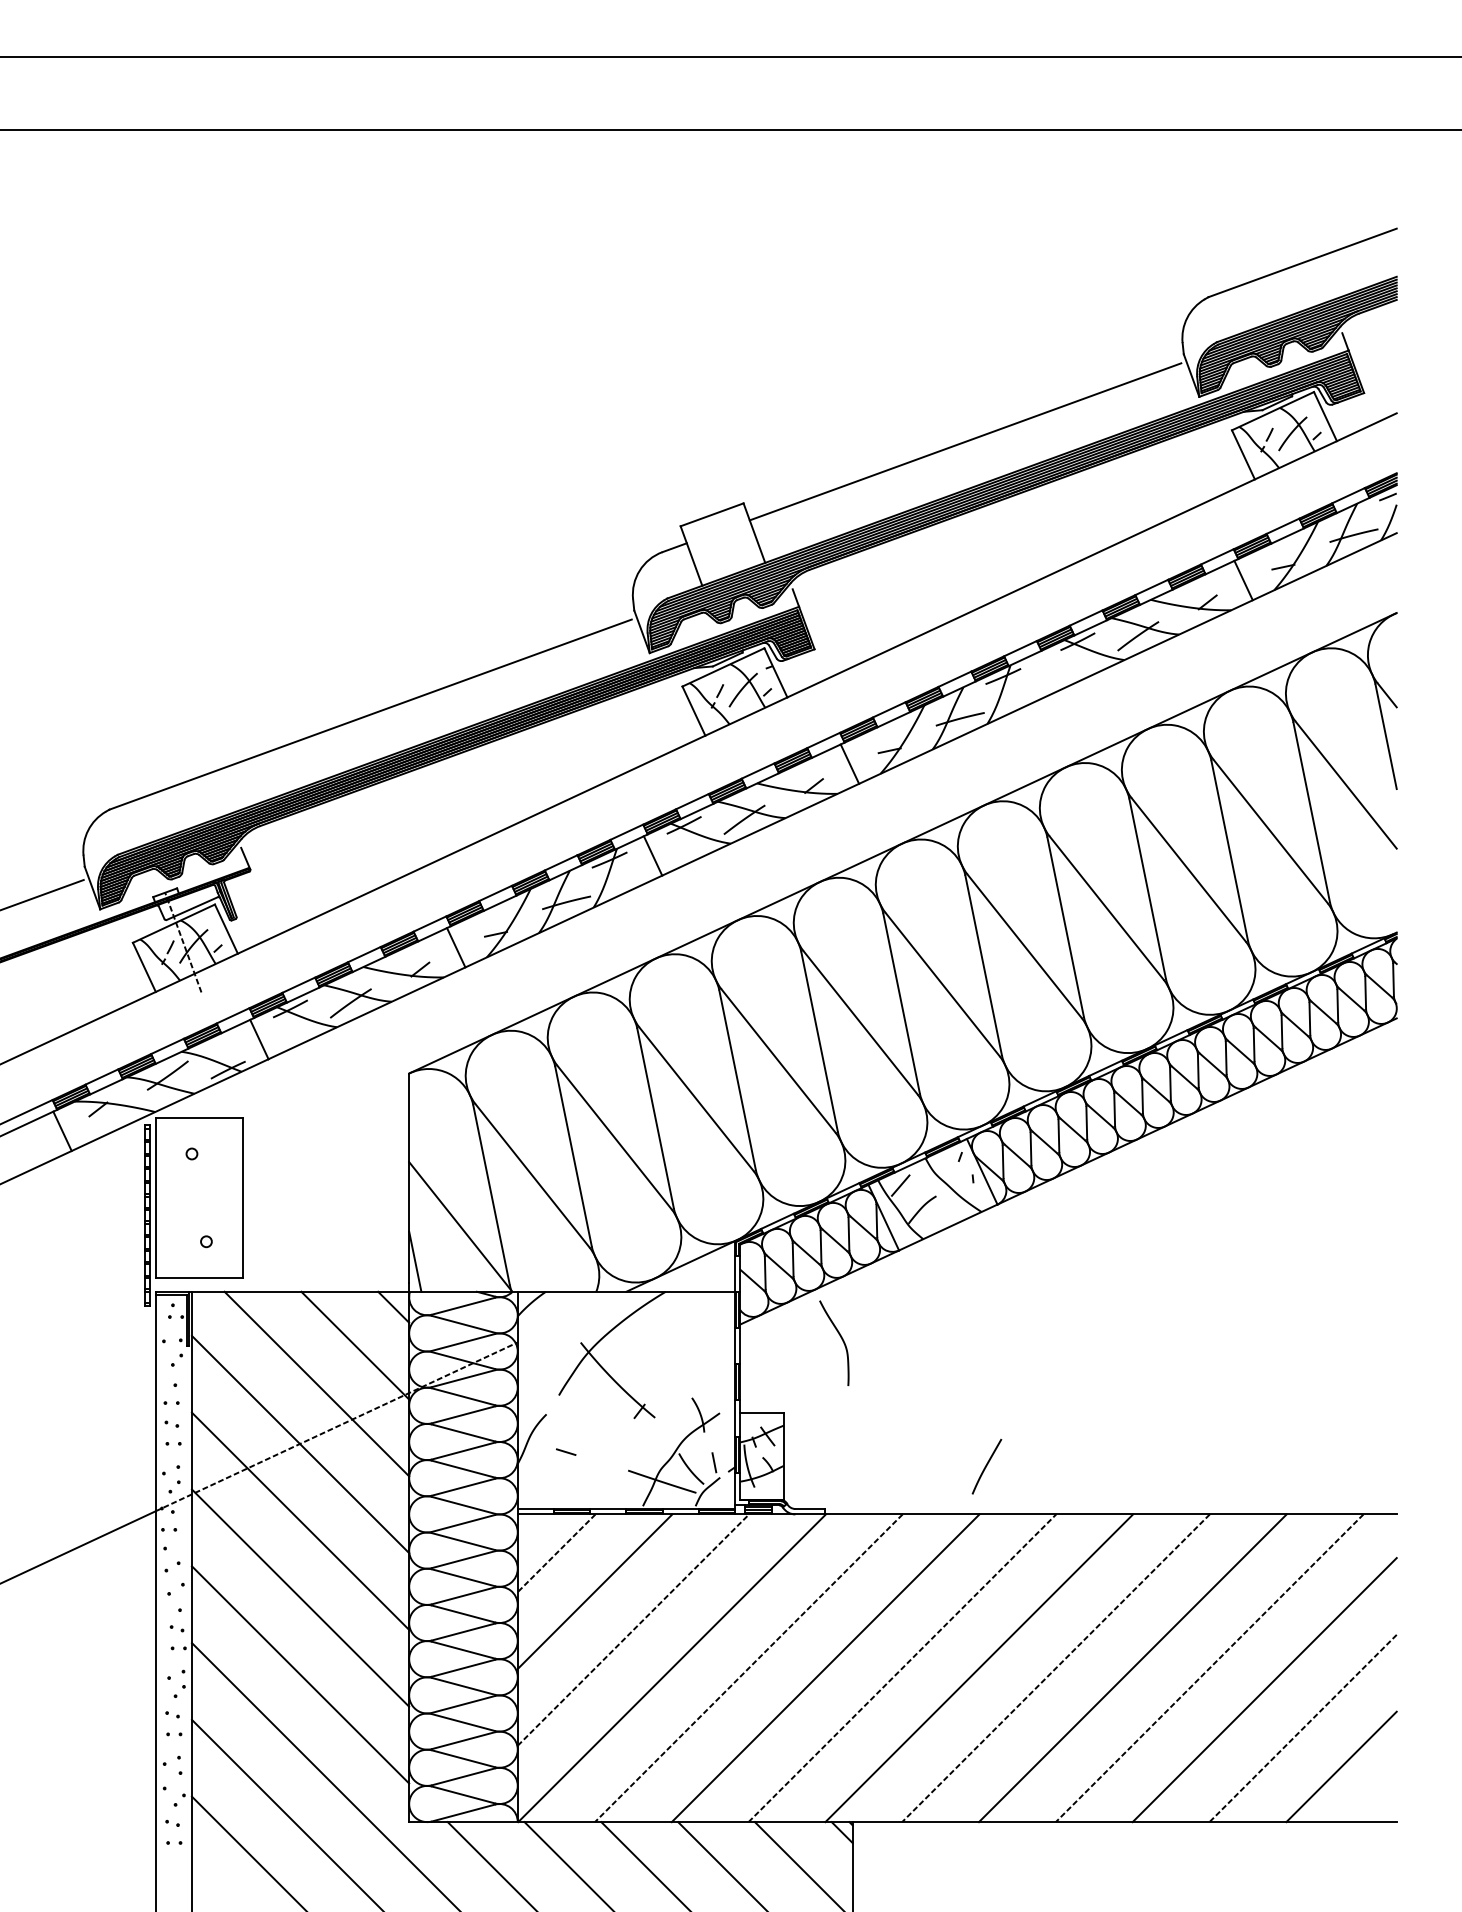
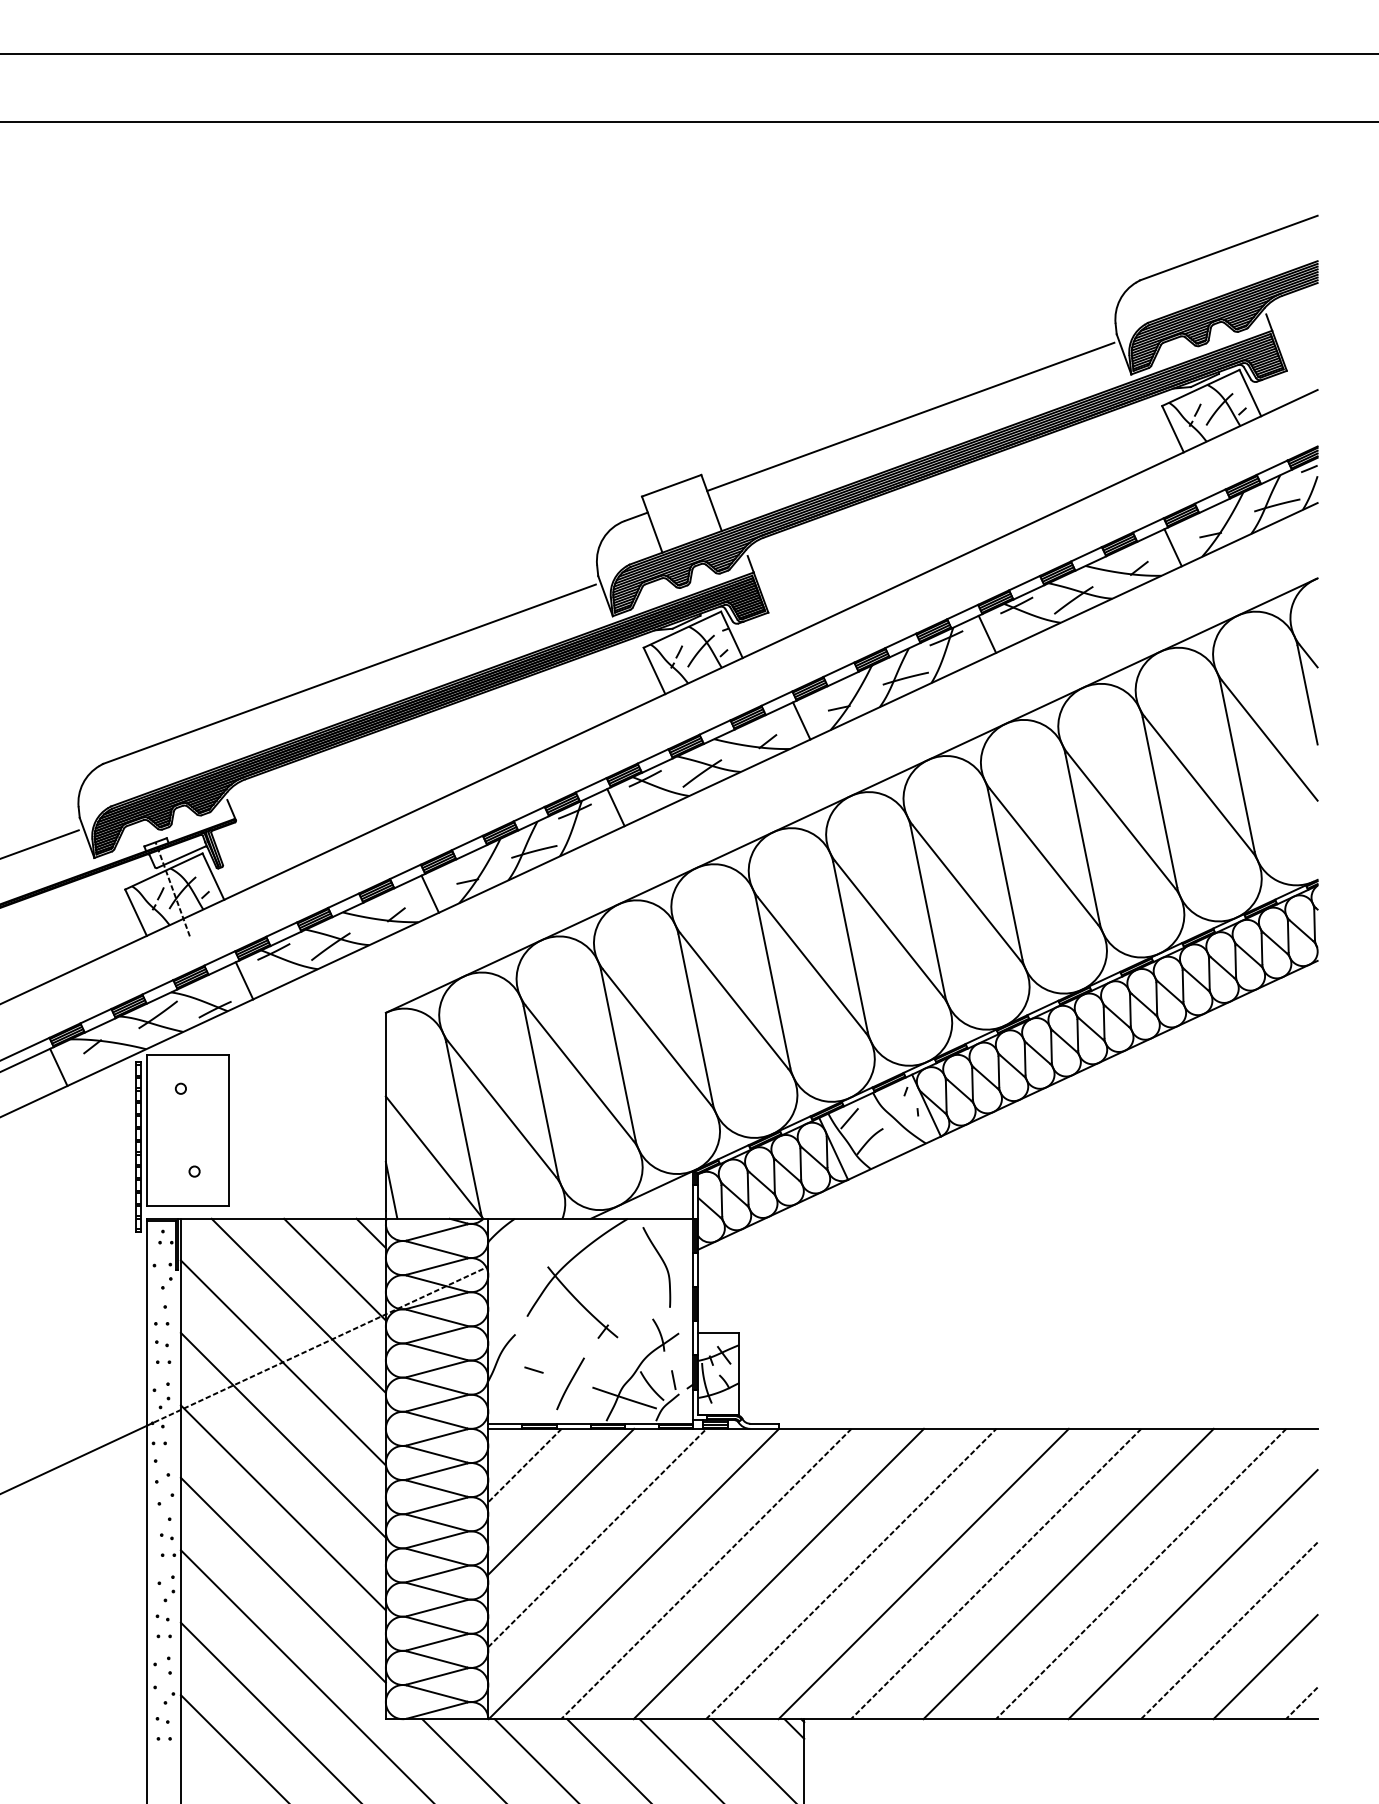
line: (1046, 672) -> (987, 634), added
curve: (841, 1339) -> (663, 1263), moved
curve: (986, 1466) -> (570, 1383), moved
line: (1379, 1805) -> (1301, 1703), added

